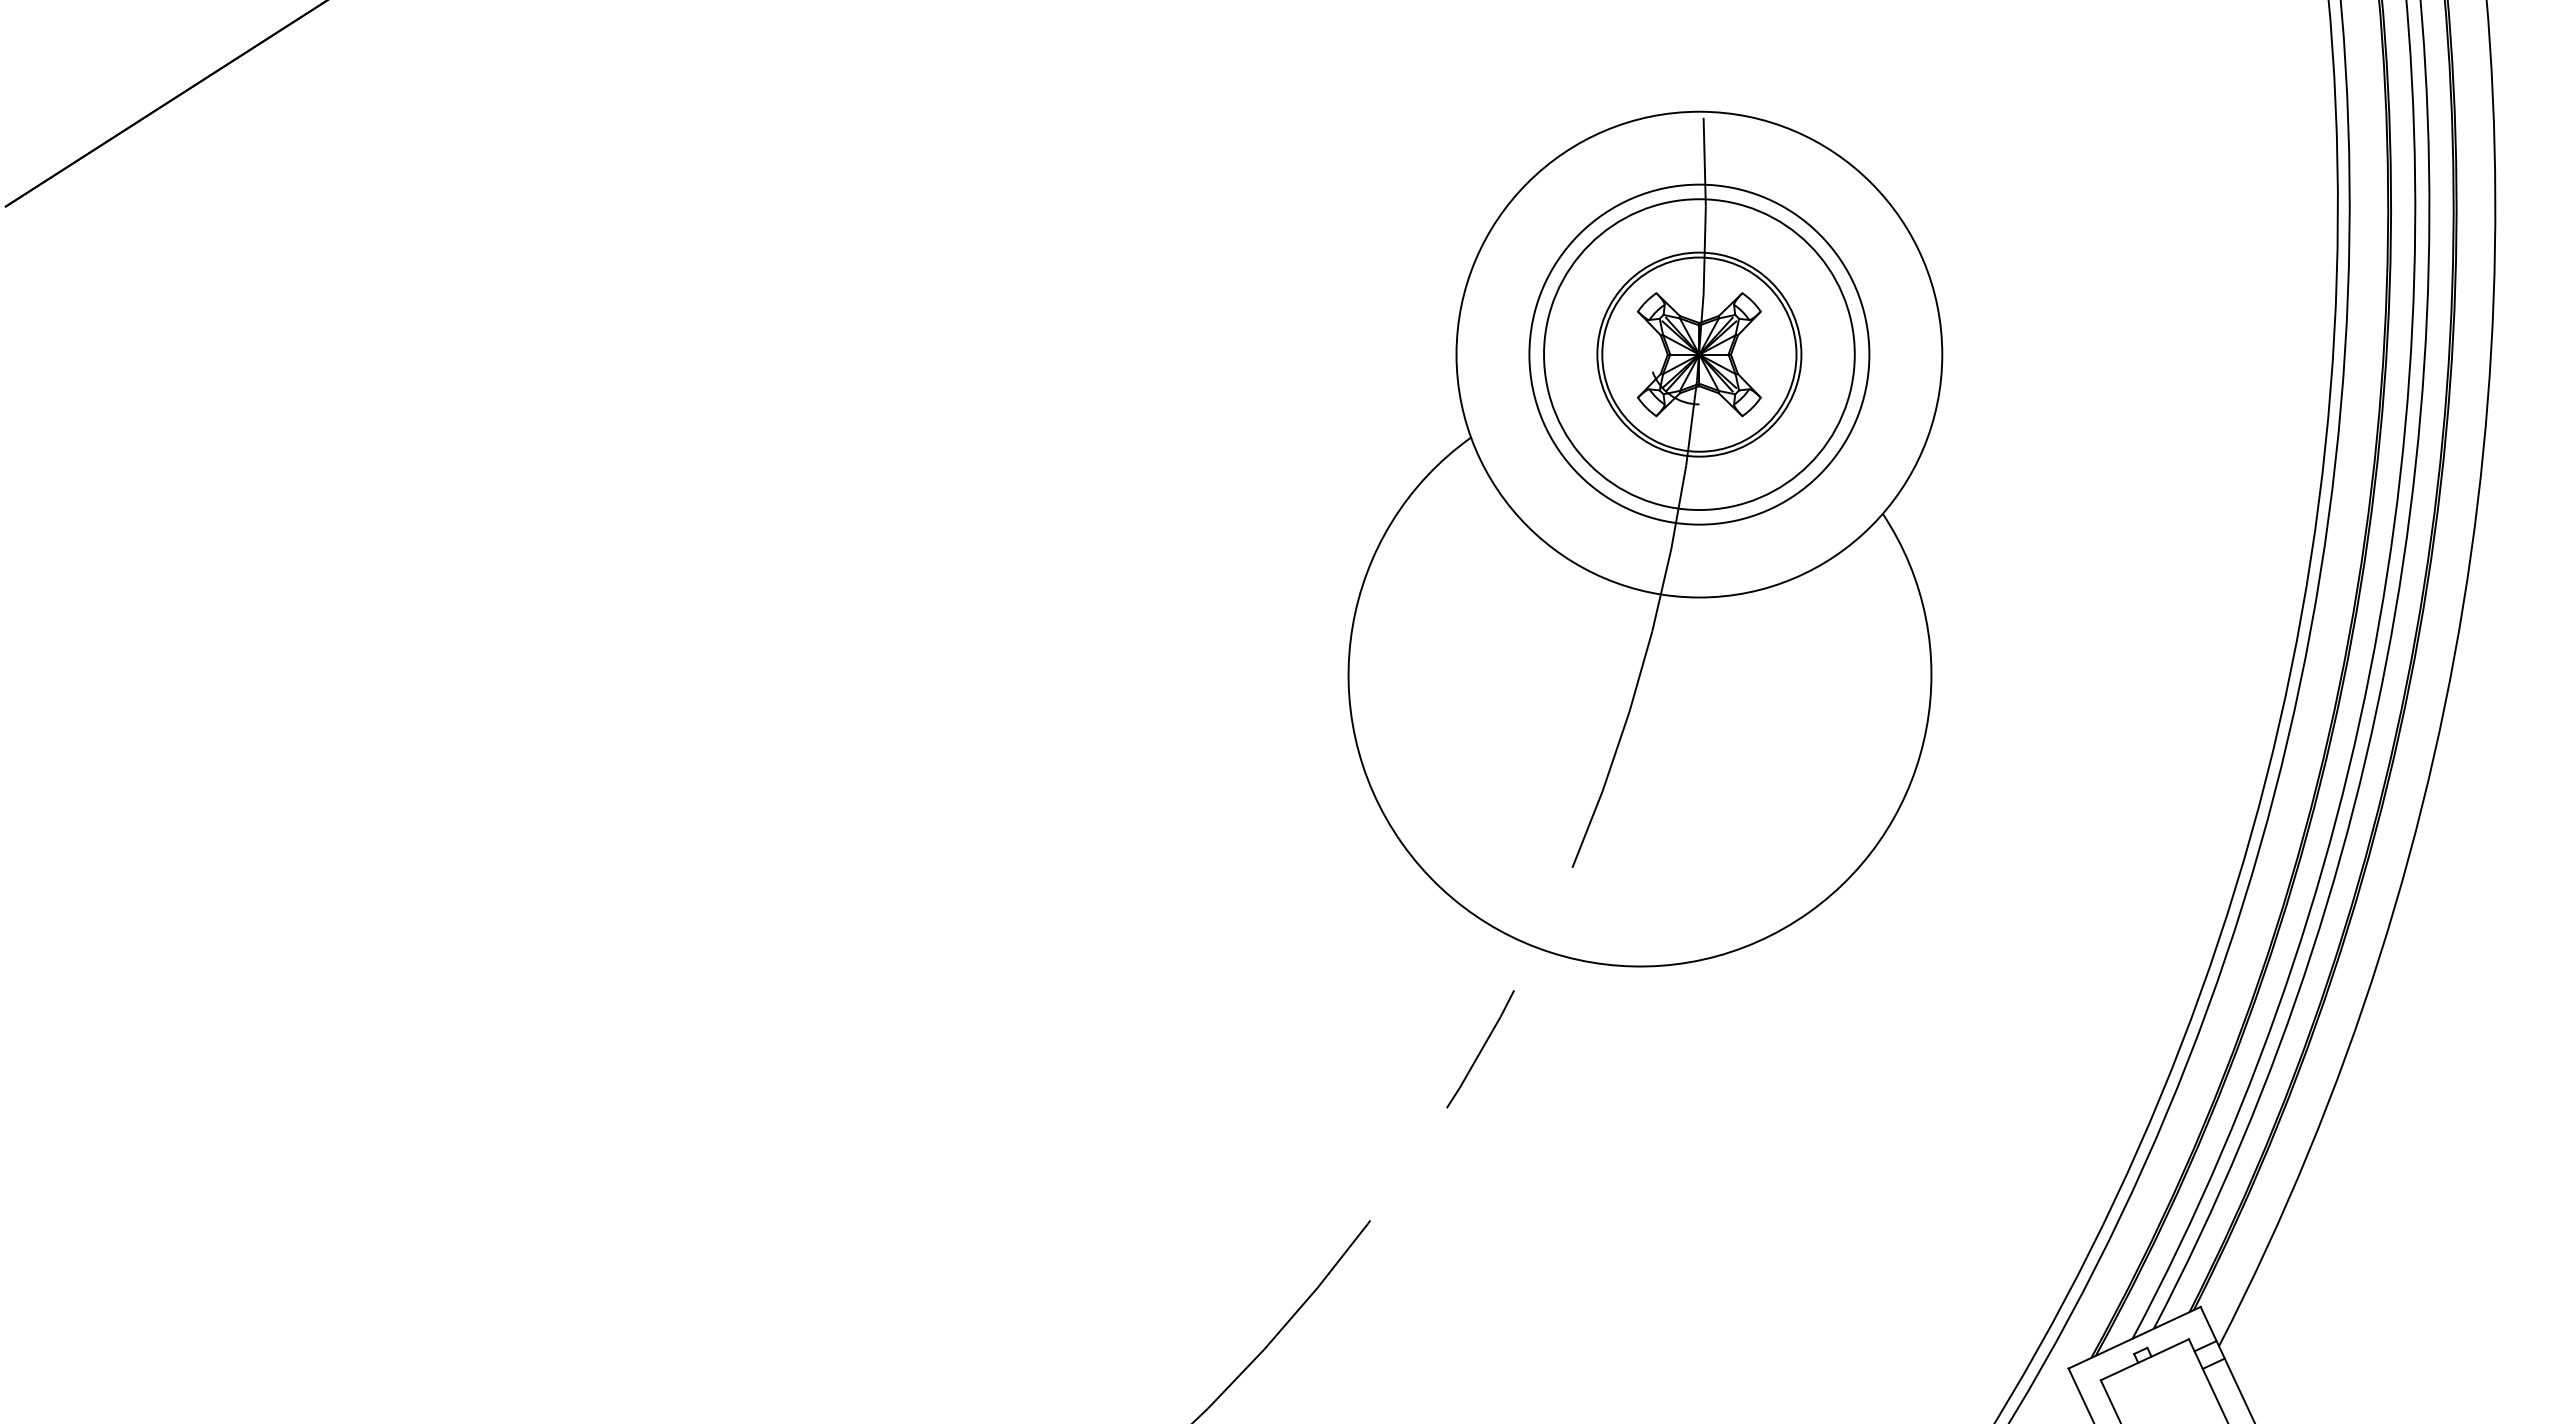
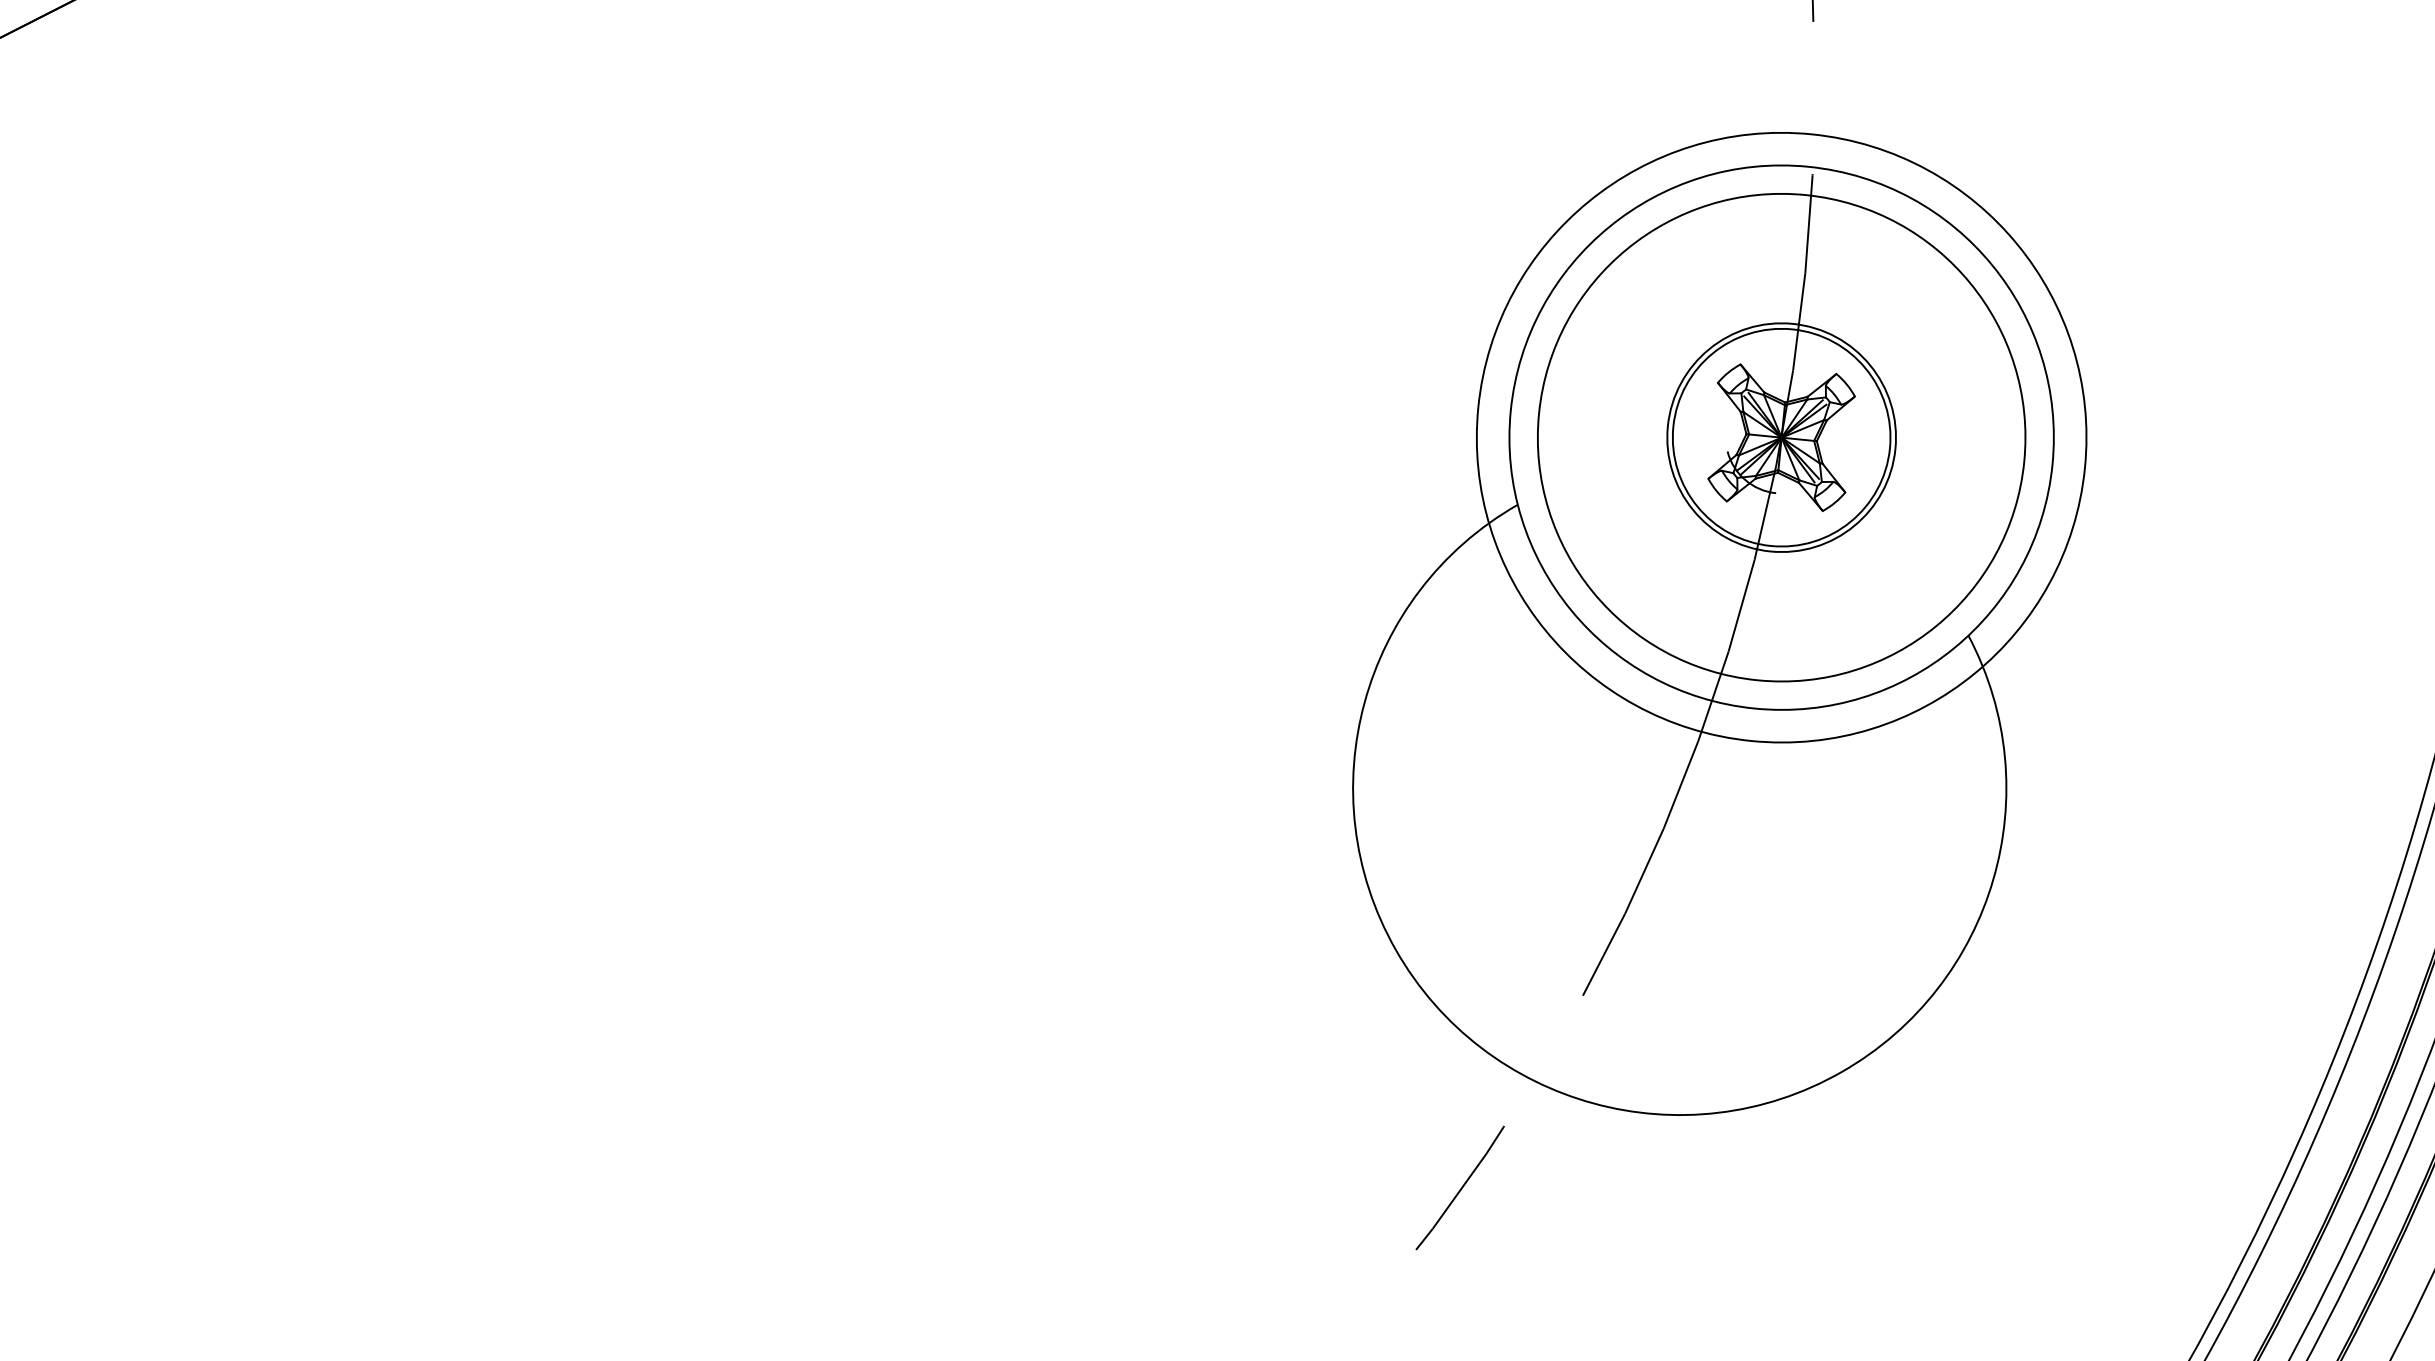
circle: (1699, 354) -> (1781, 437), size x1.4
circle: (1699, 354) -> (1781, 437), size x1.6

